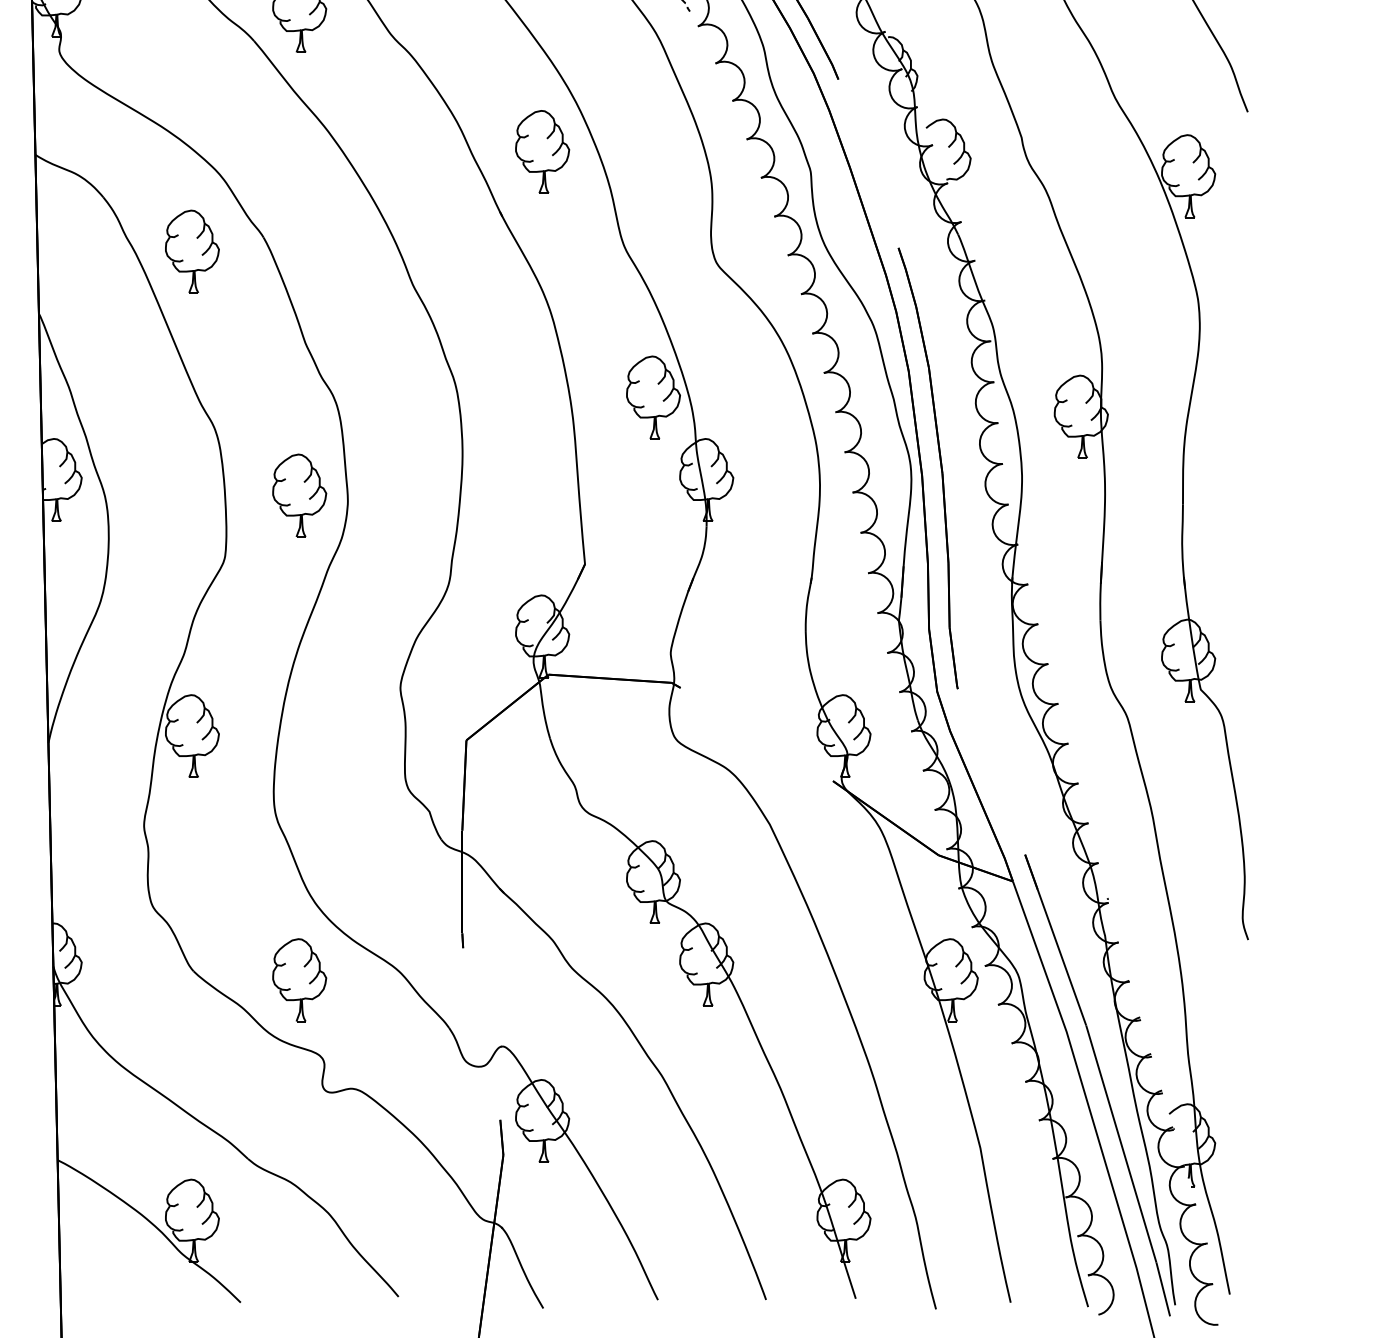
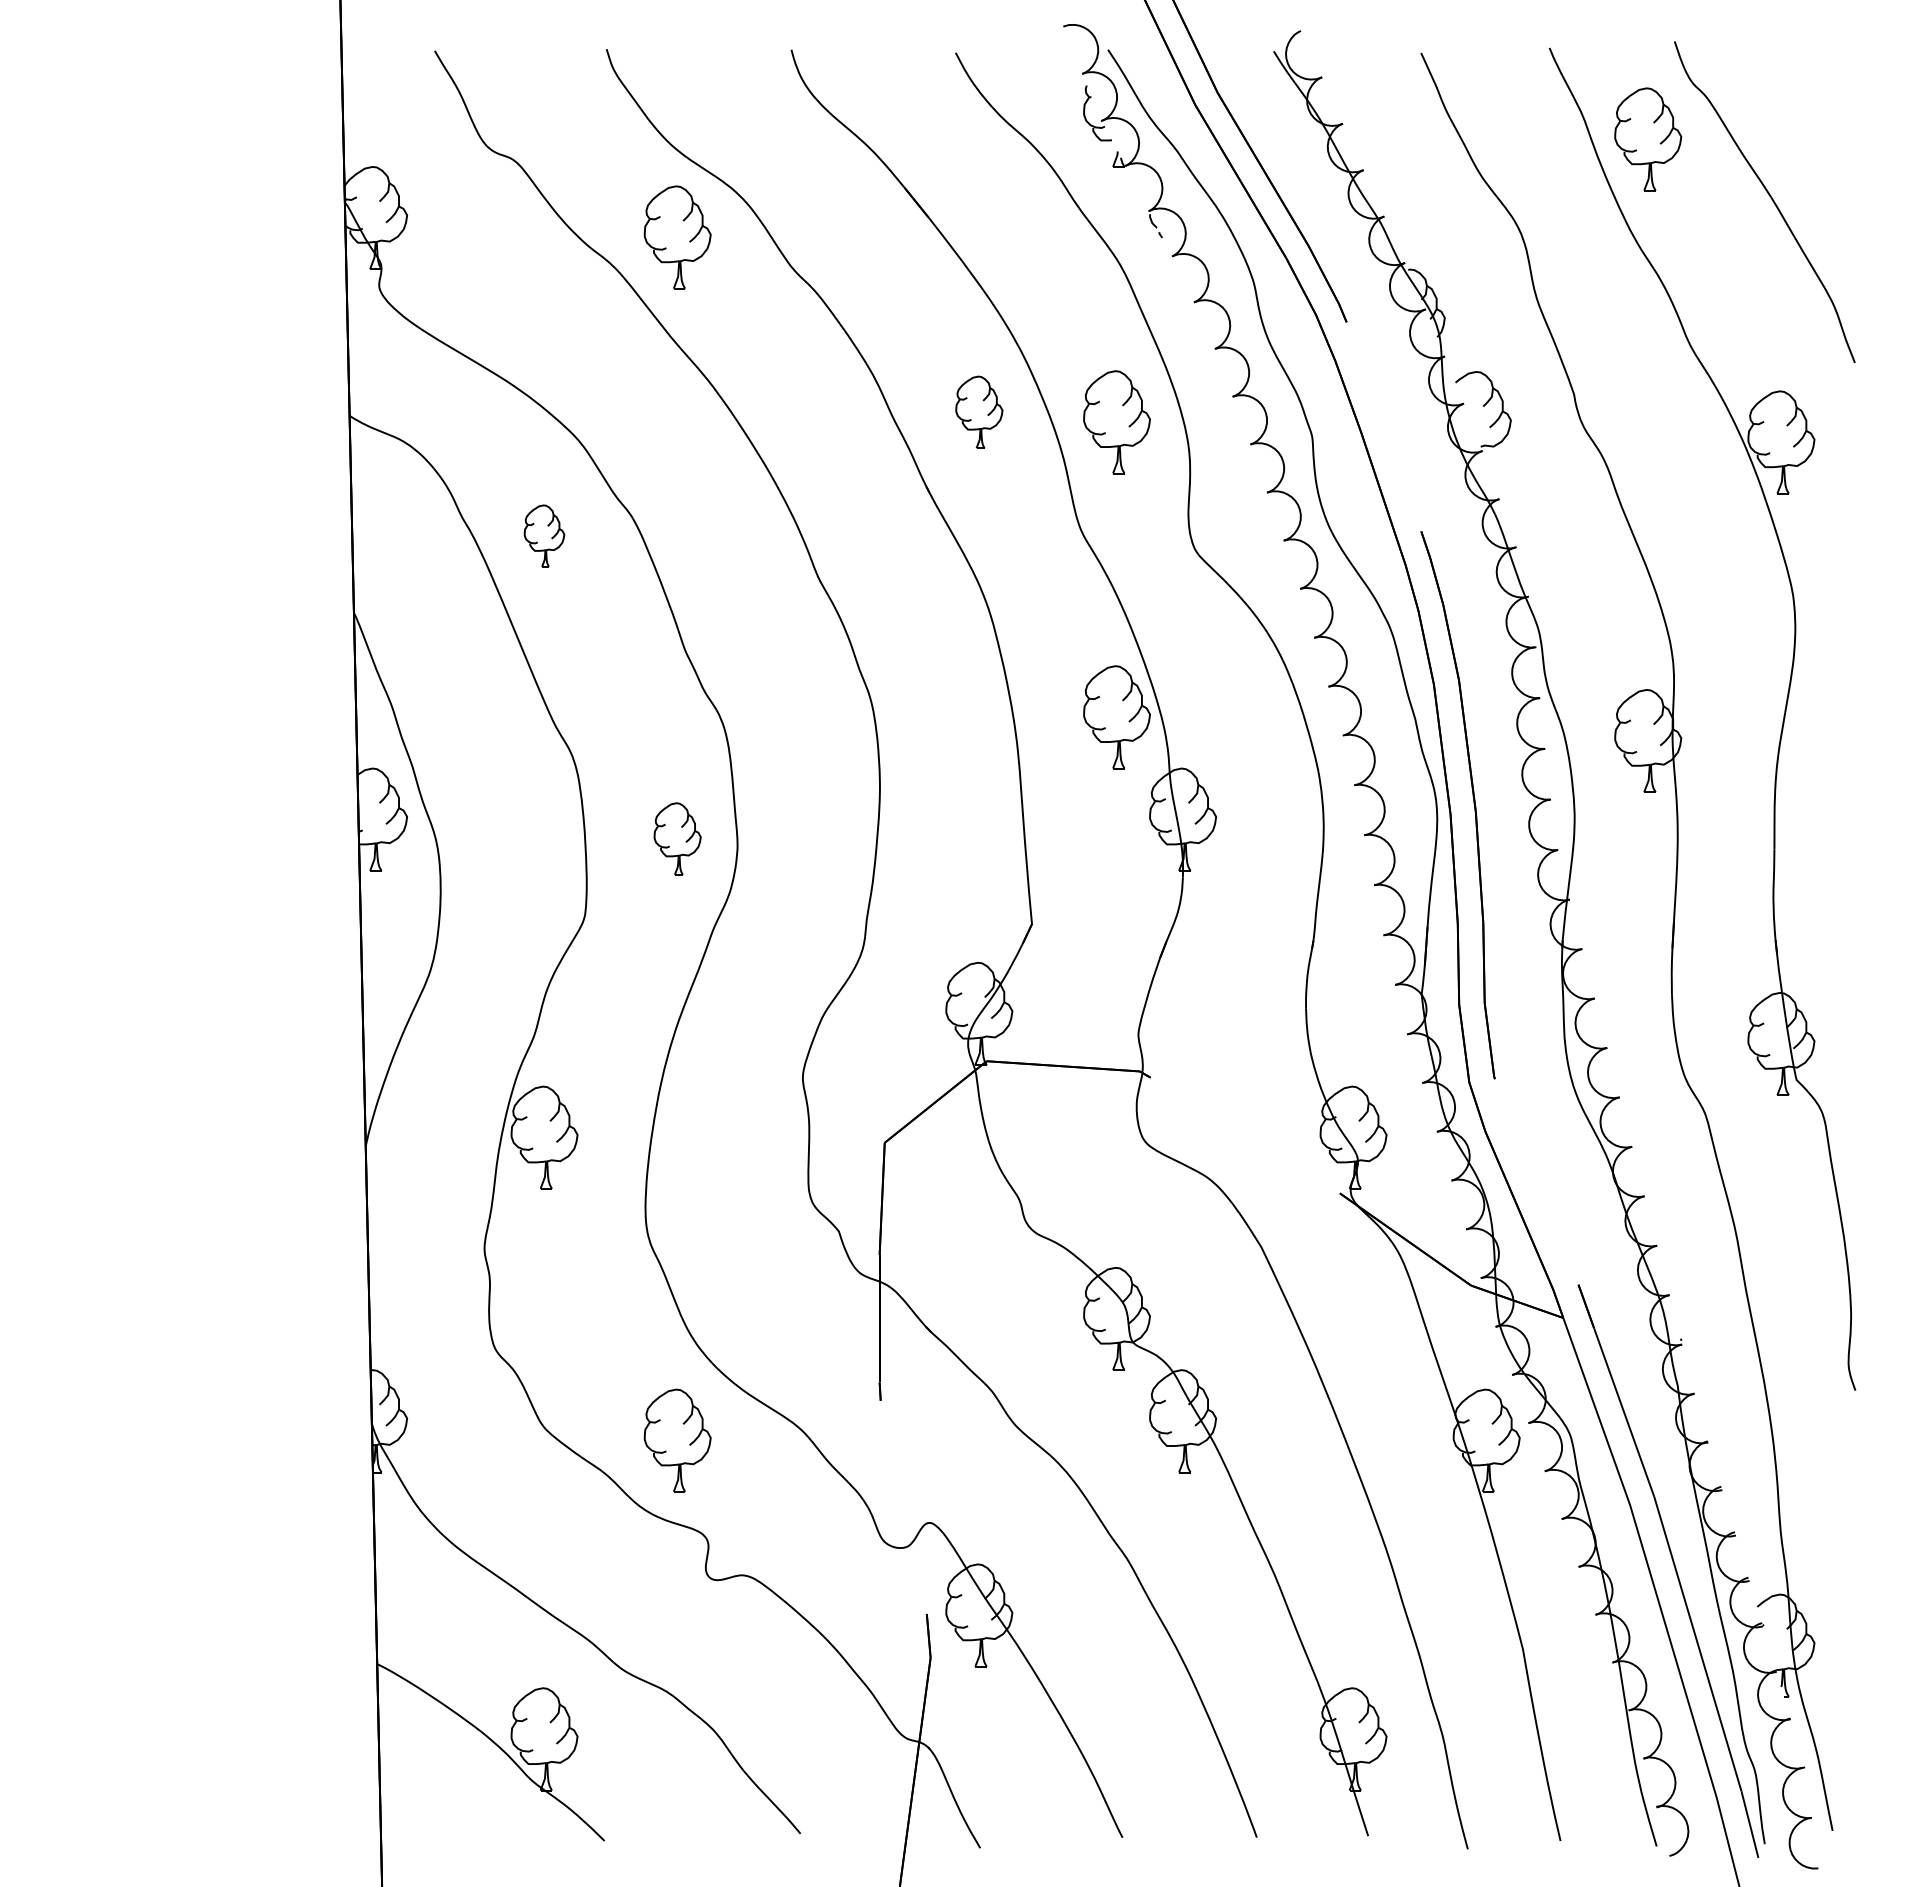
part: (542, 152) -> (979, 412), size x0.7
part: (653, 160) -> (1116, 422), added
part: (192, 251) -> (544, 535), size x0.6
part: (299, 495) -> (677, 838), size x0.7

